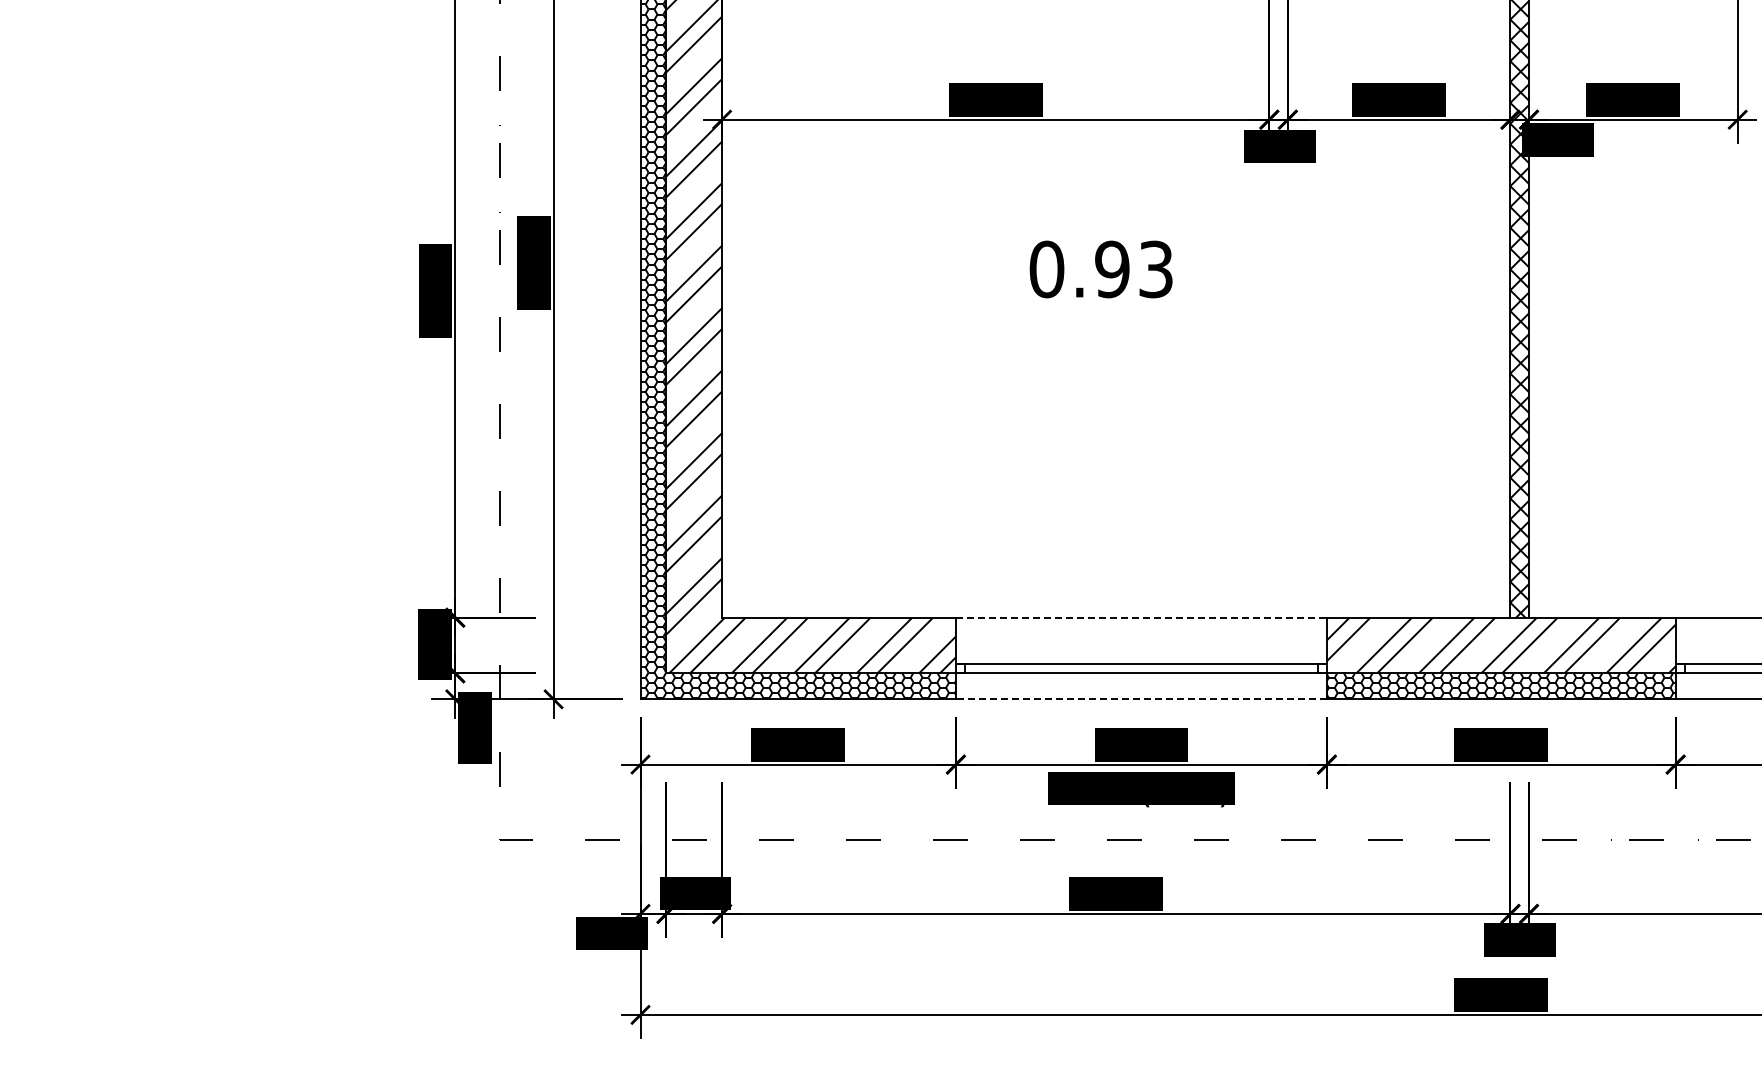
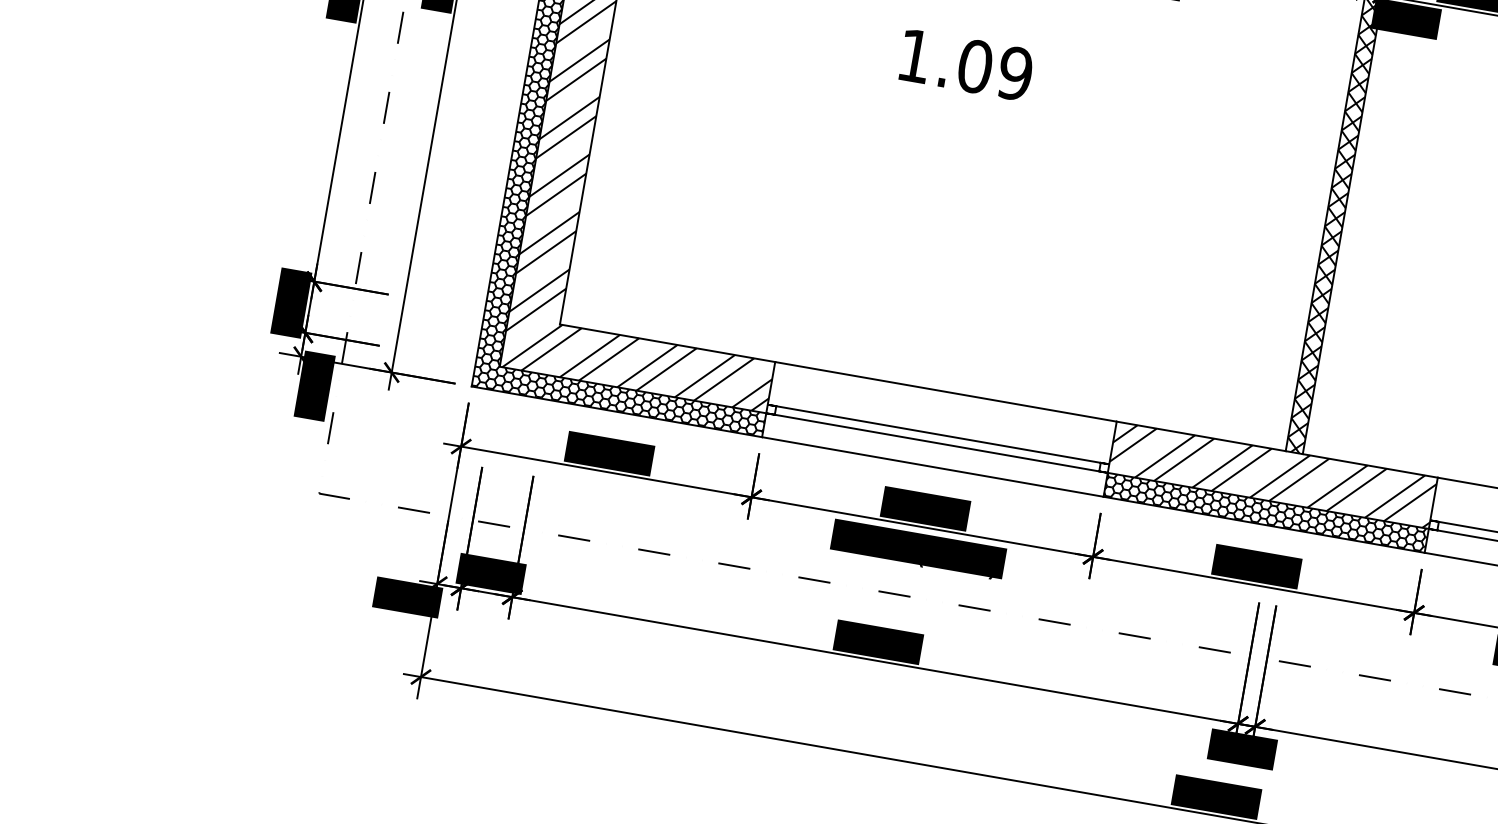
text: (1101, 269) -> (965, 64), 0.93 -> 1.09
line: (1141, 617) -> (946, 391), dashed -> solid
line: (1140, 699) -> (931, 467), dashed -> solid

